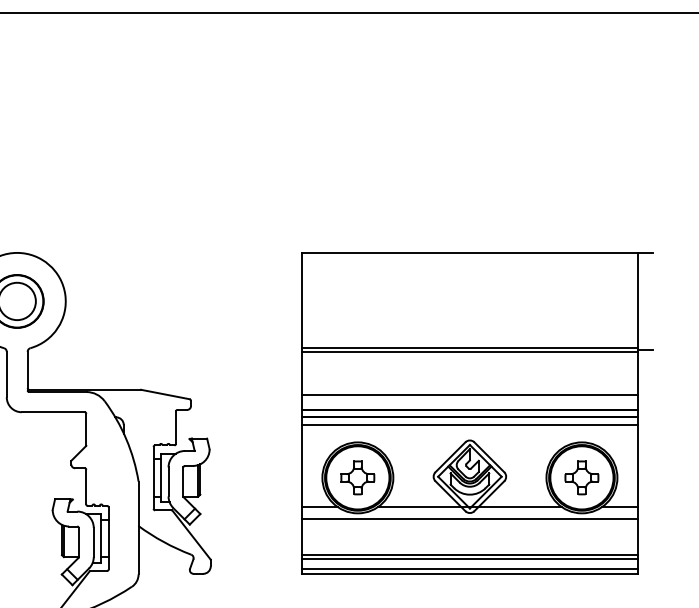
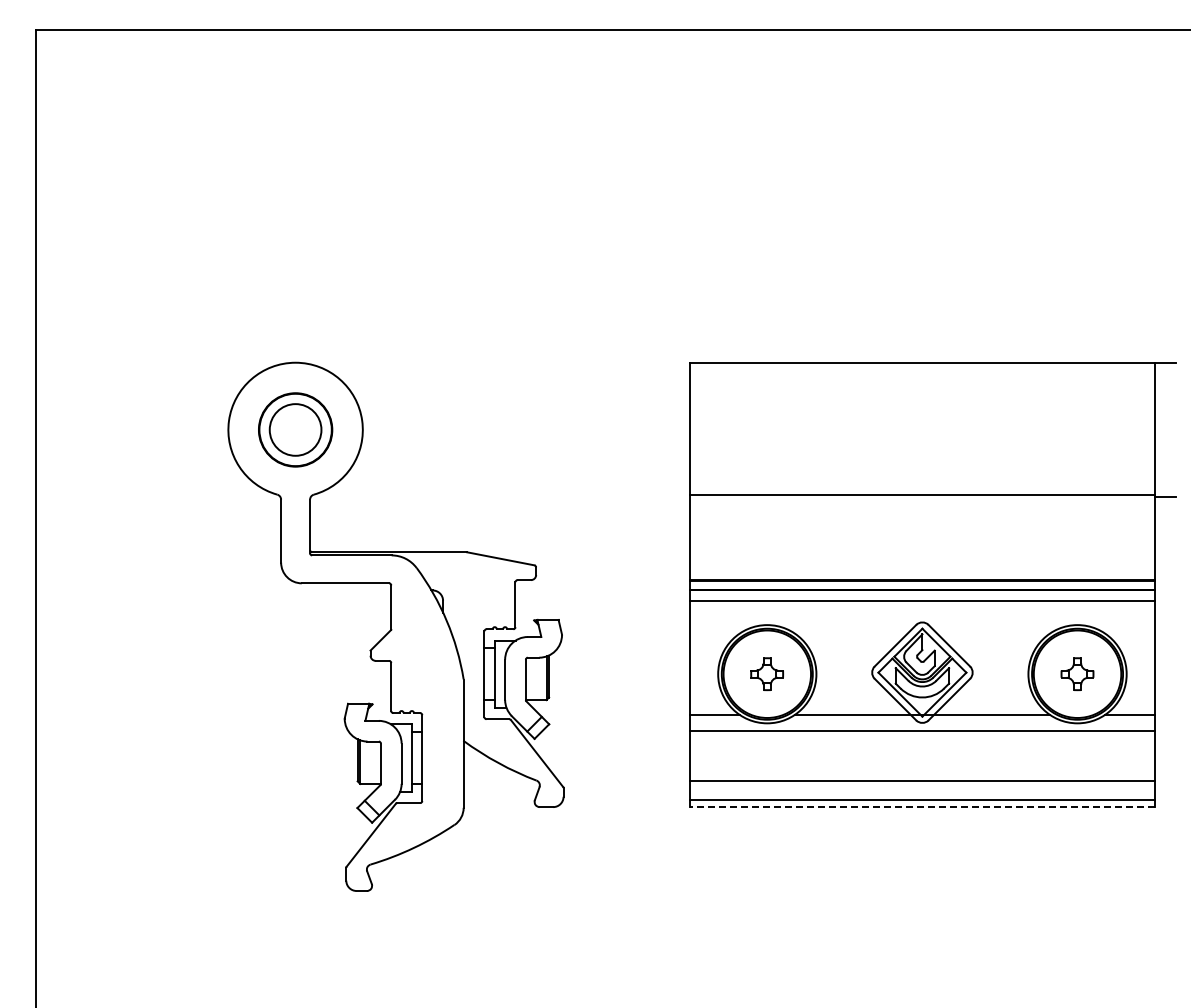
line: (469, 351) -> (922, 499), removed
line: (469, 395) -> (922, 559), removed
part: (357, 477) -> (766, 673), size x0.7
part: (581, 477) -> (1077, 673), size x0.7
line: (469, 559) -> (922, 787), removed
line: (469, 574) -> (922, 807), solid -> dashed

